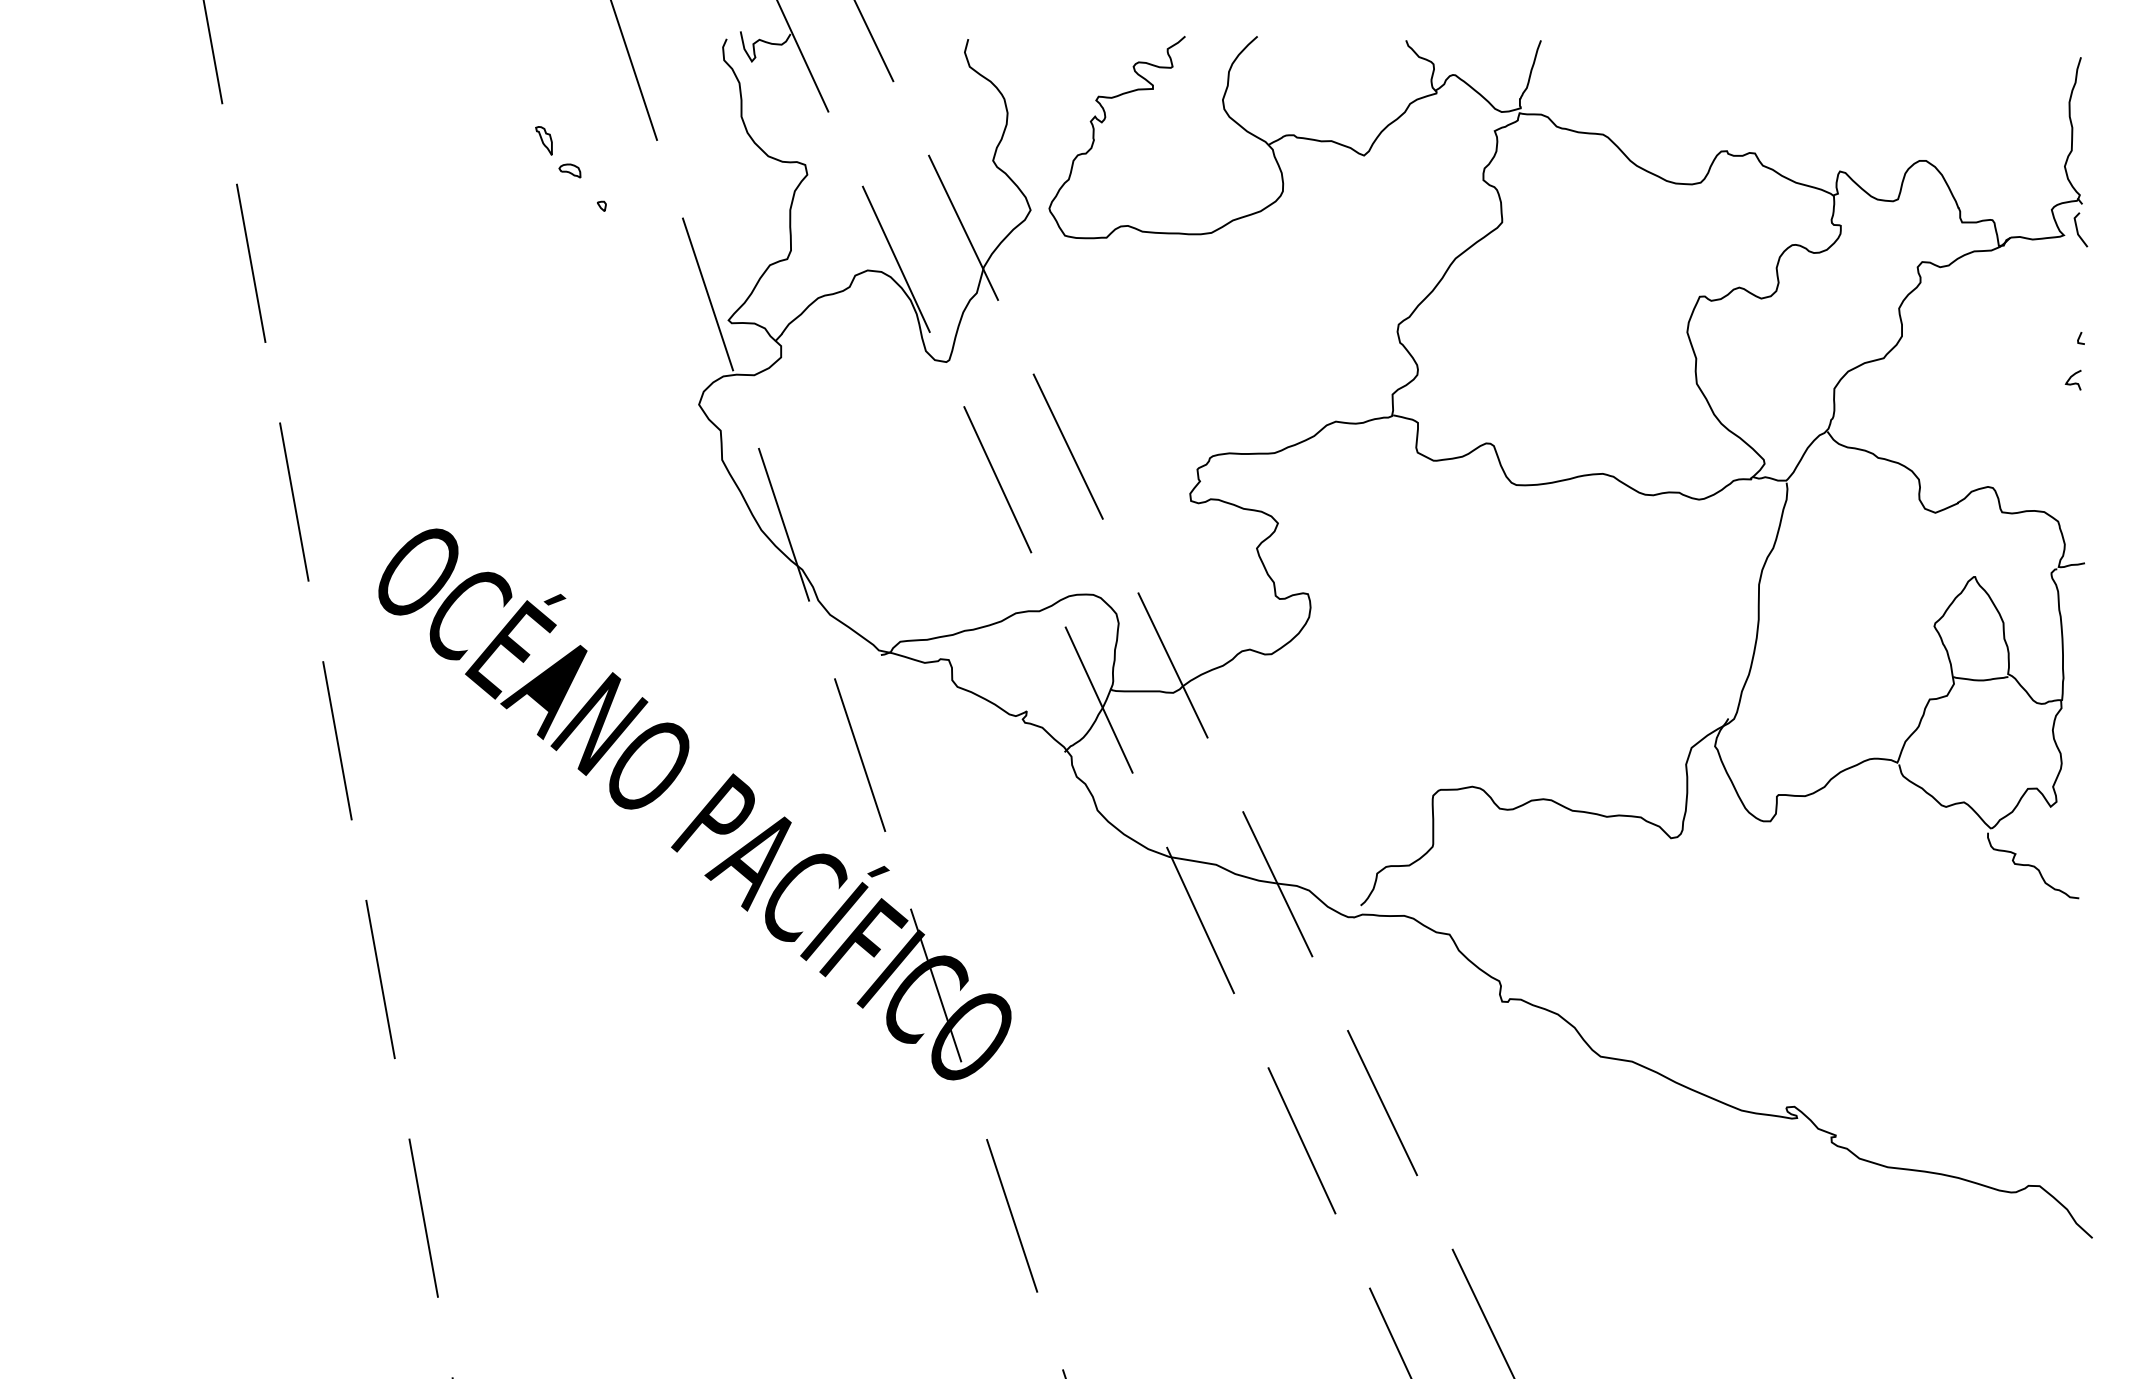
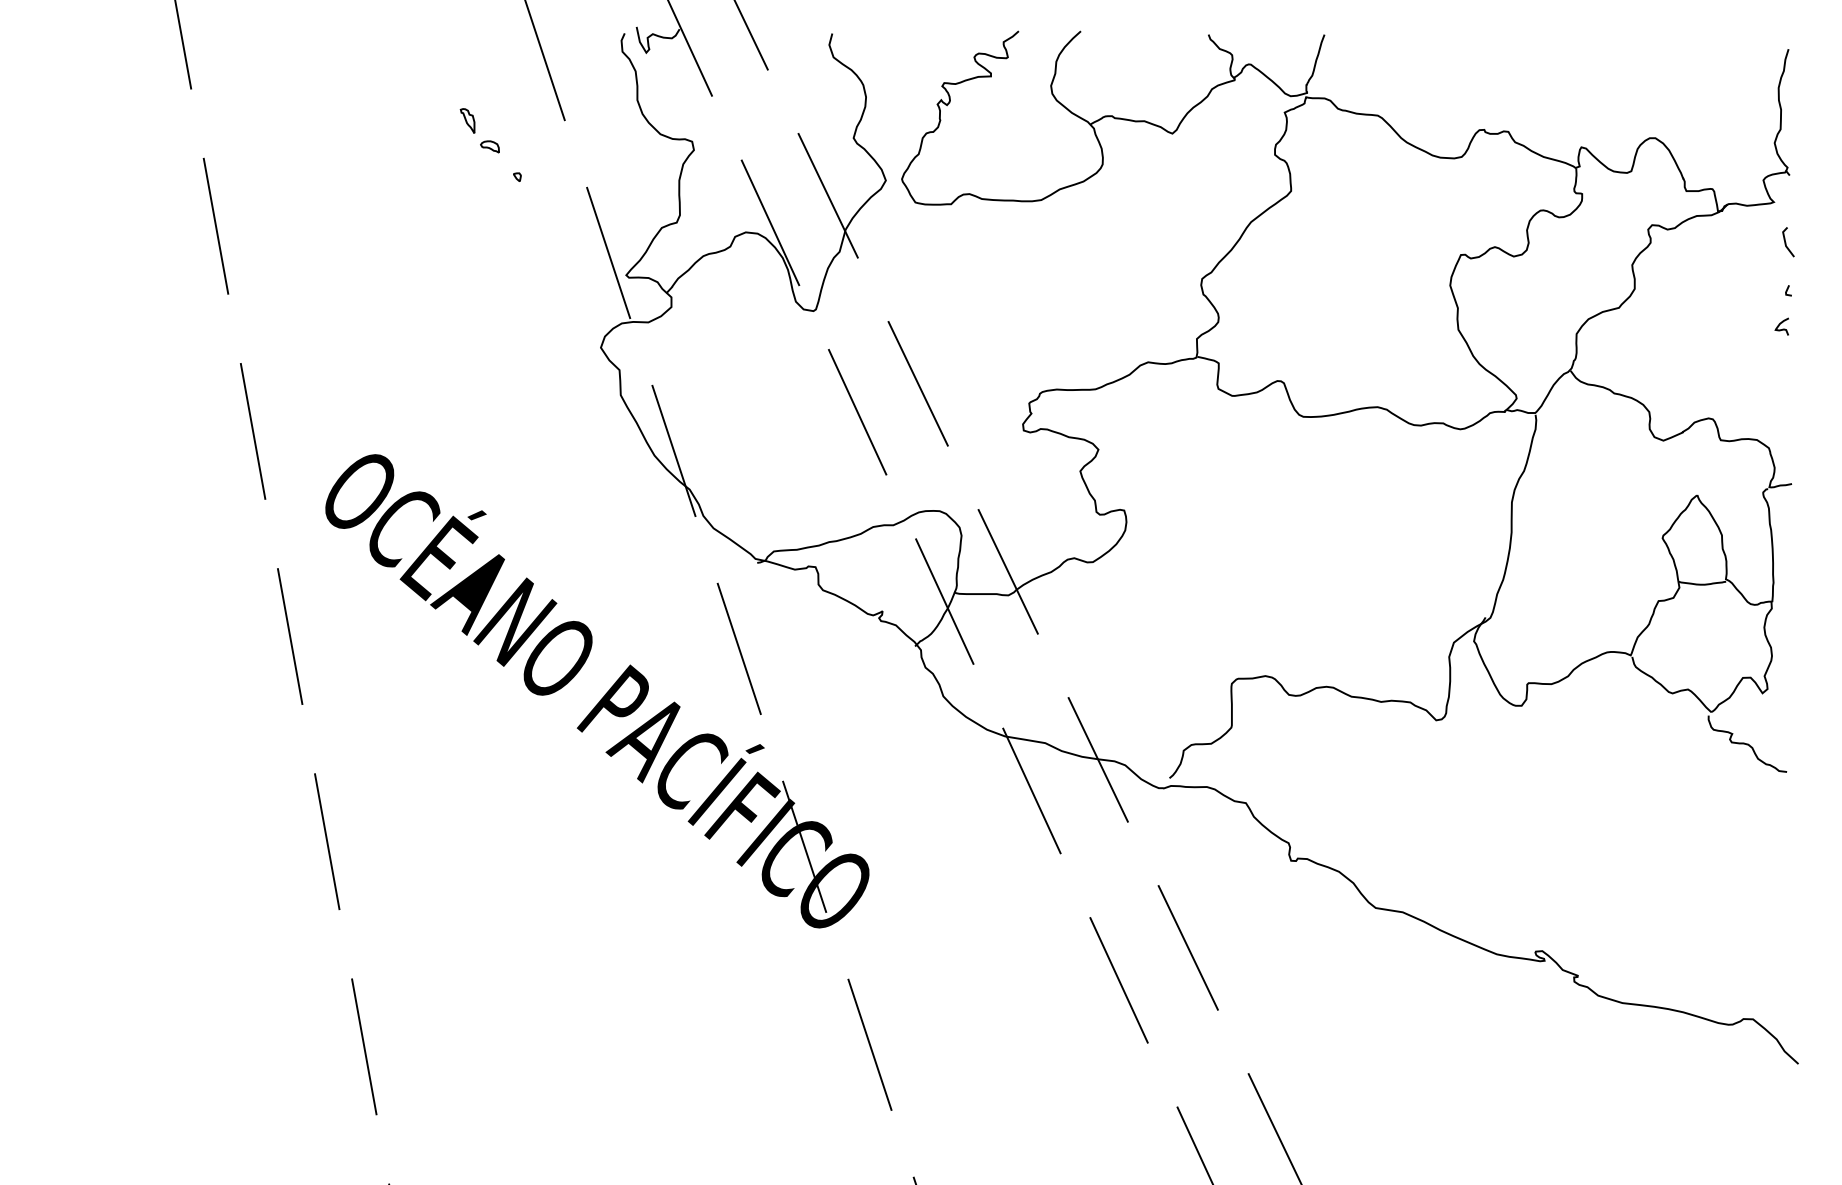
line: (2078, 230) -> (1786, 242), moved

